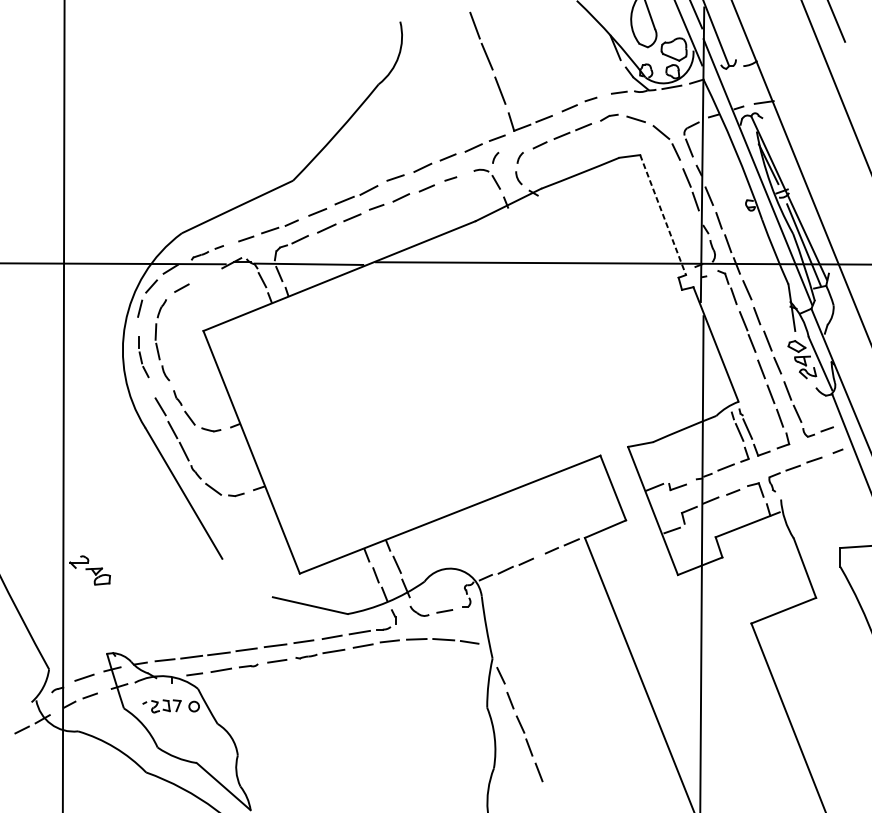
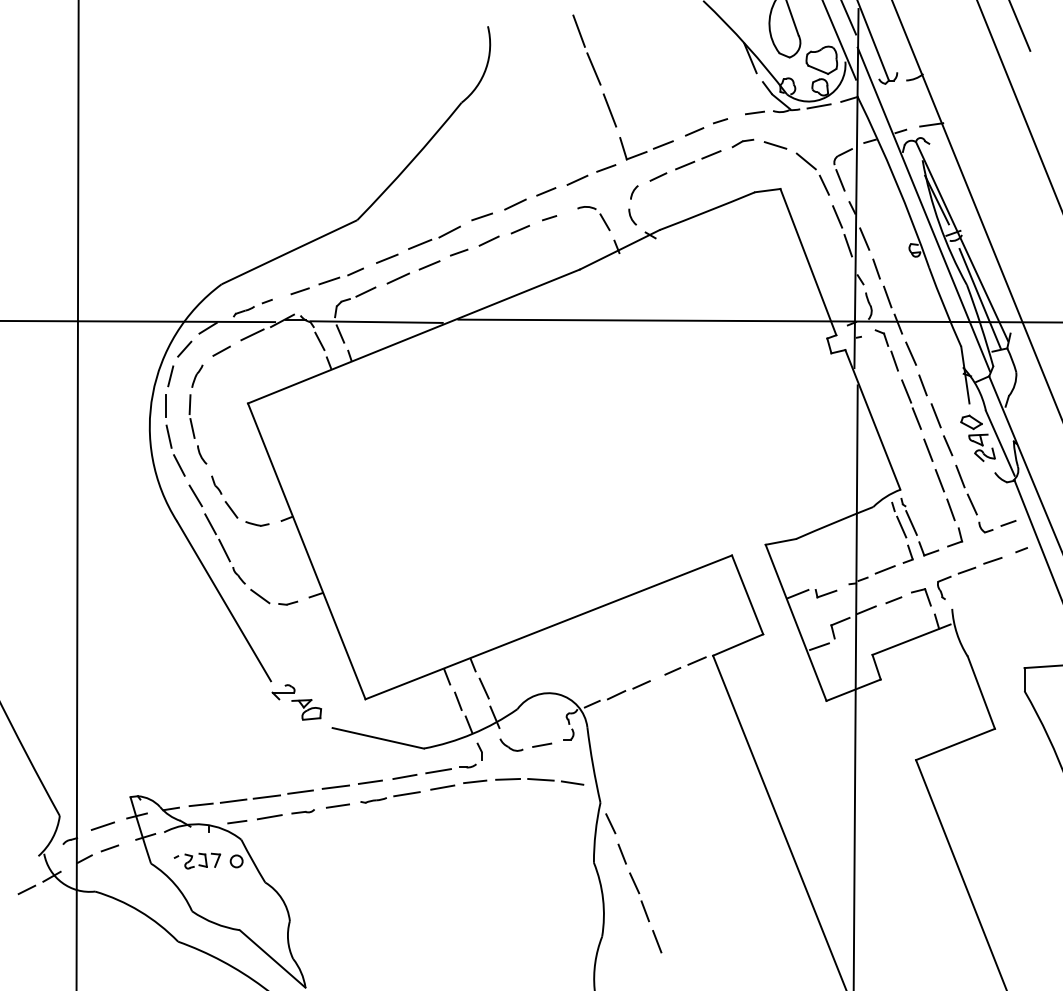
arc: (495, 157) -> (604, 191), removed
line: (663, 215) -> (808, 262), dashed -> solid
line: (207, 274) -> (252, 334), added
part: (144, 357) -> (175, 435), size x1.67
part: (89, 570) -> (296, 702), moved

